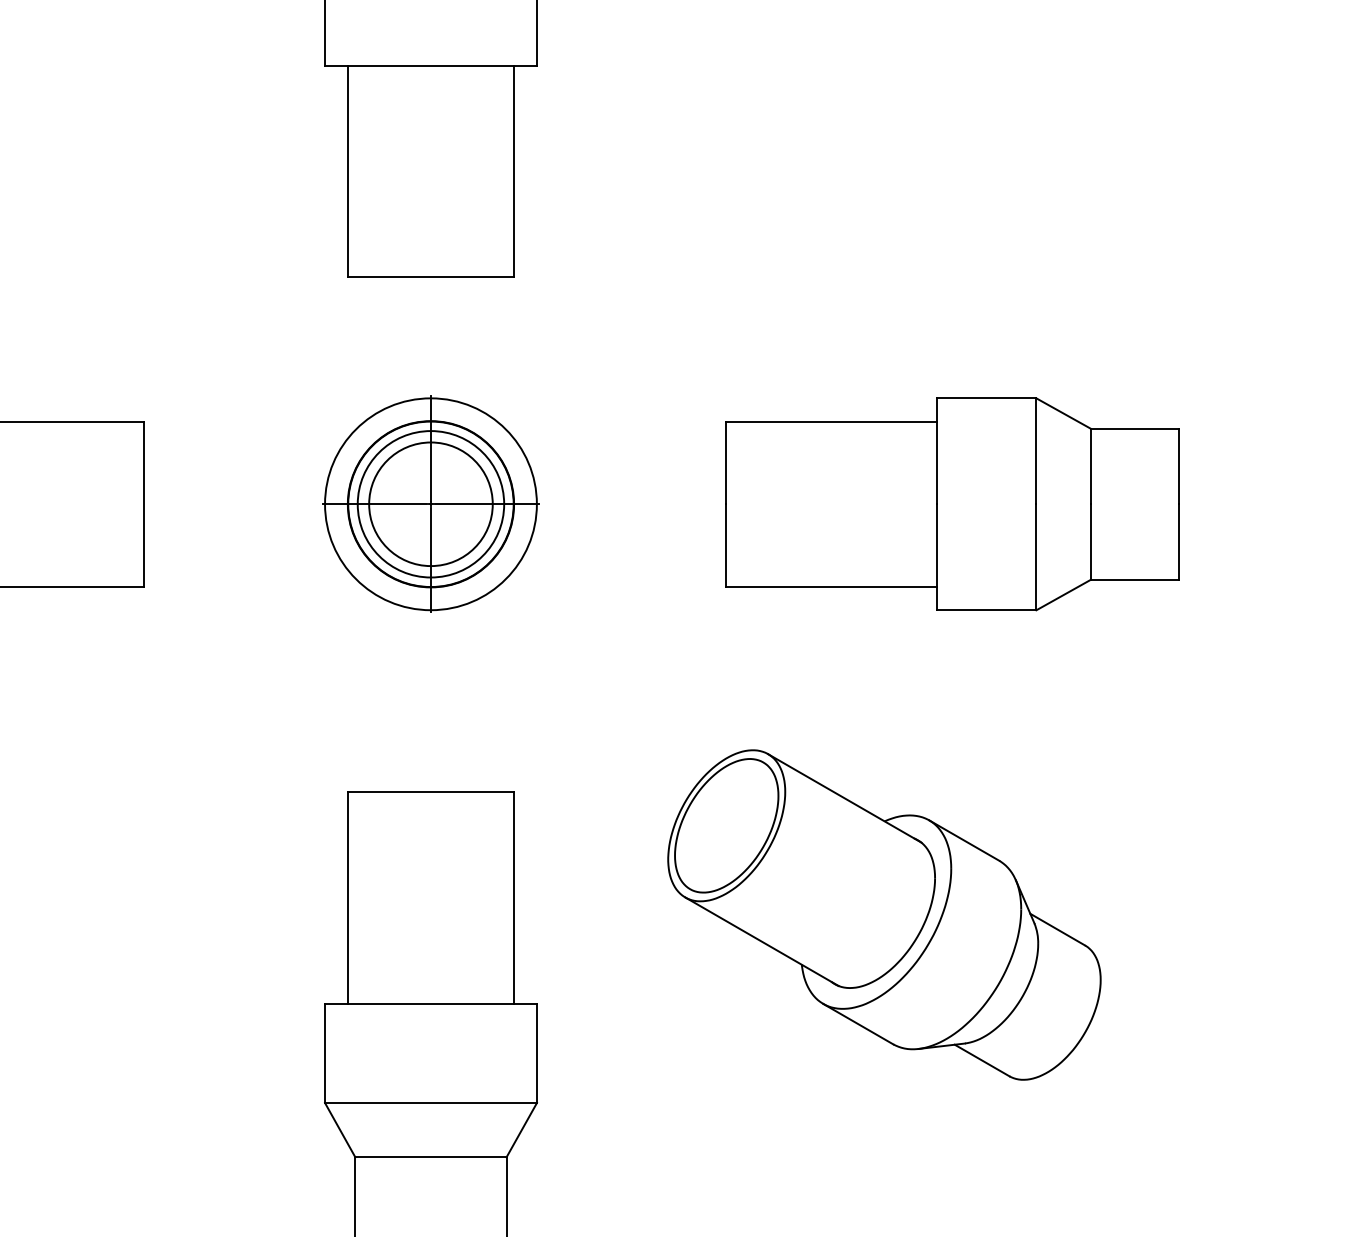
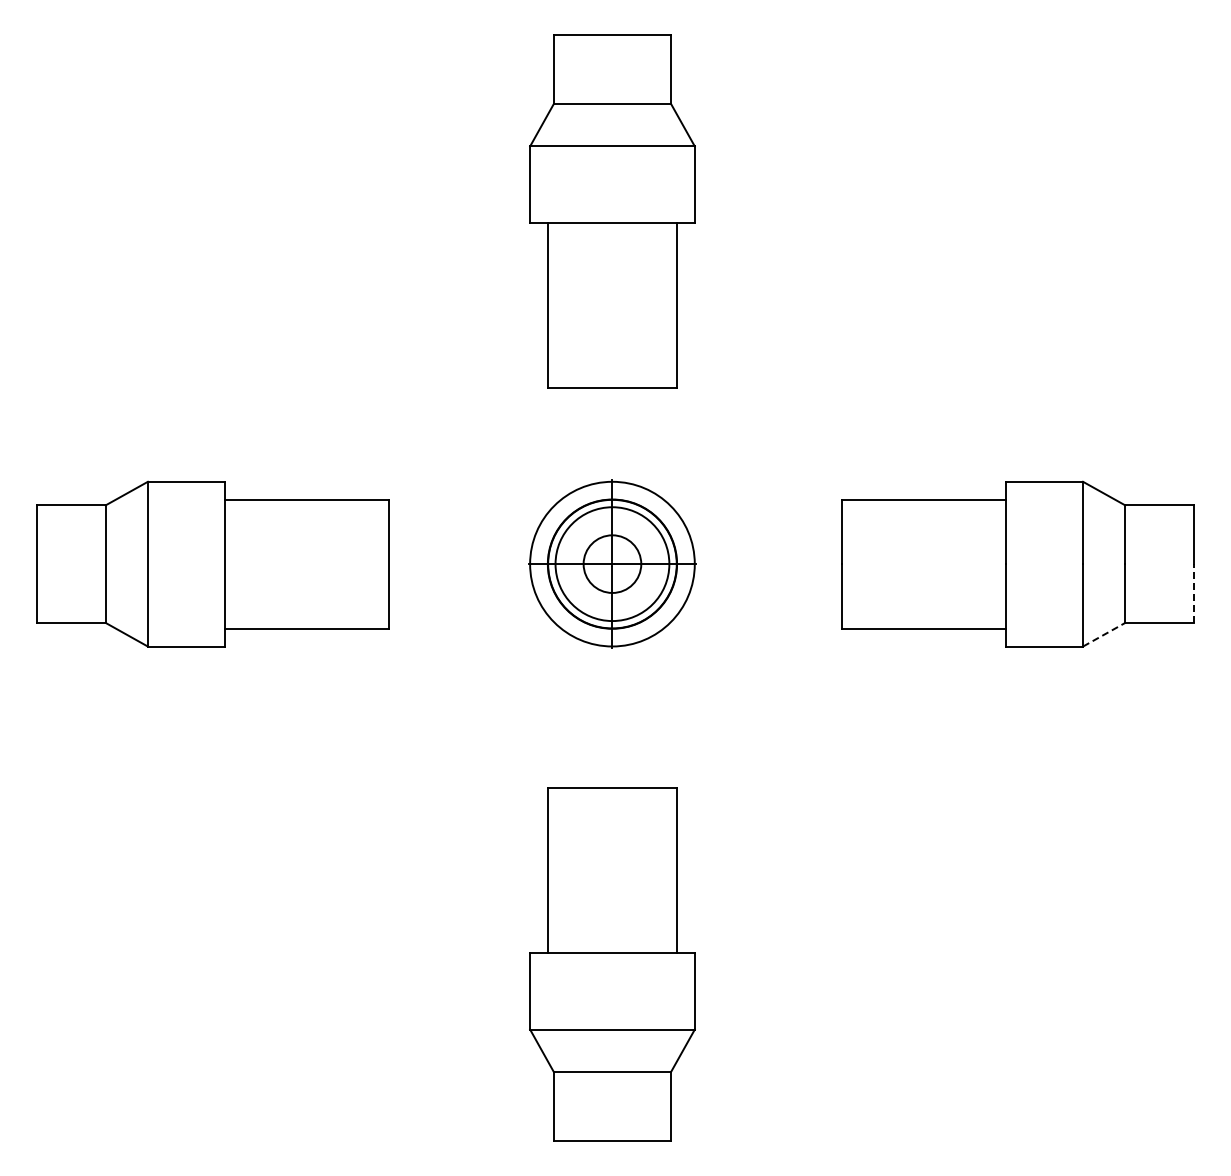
circle: (431, 504) -> (612, 564), size x0.6
line: (1179, 542) -> (1194, 593), solid -> dashed
line: (1063, 594) -> (1104, 634), solid -> dashed
part: (883, 915) -> (964, 883), removed

